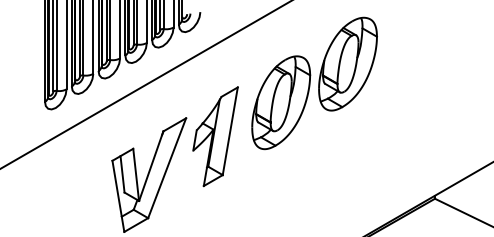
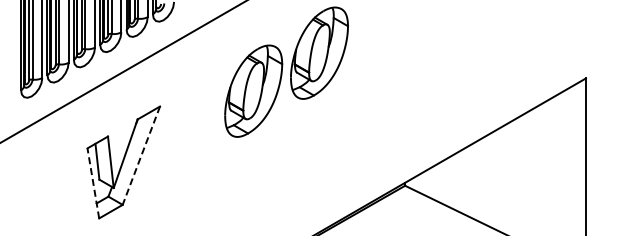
part: (215, 136) -> (188, 124), removed
line: (167, 168) -> (141, 155), solid -> dashed
line: (118, 196) -> (93, 183), solid -> dashed

